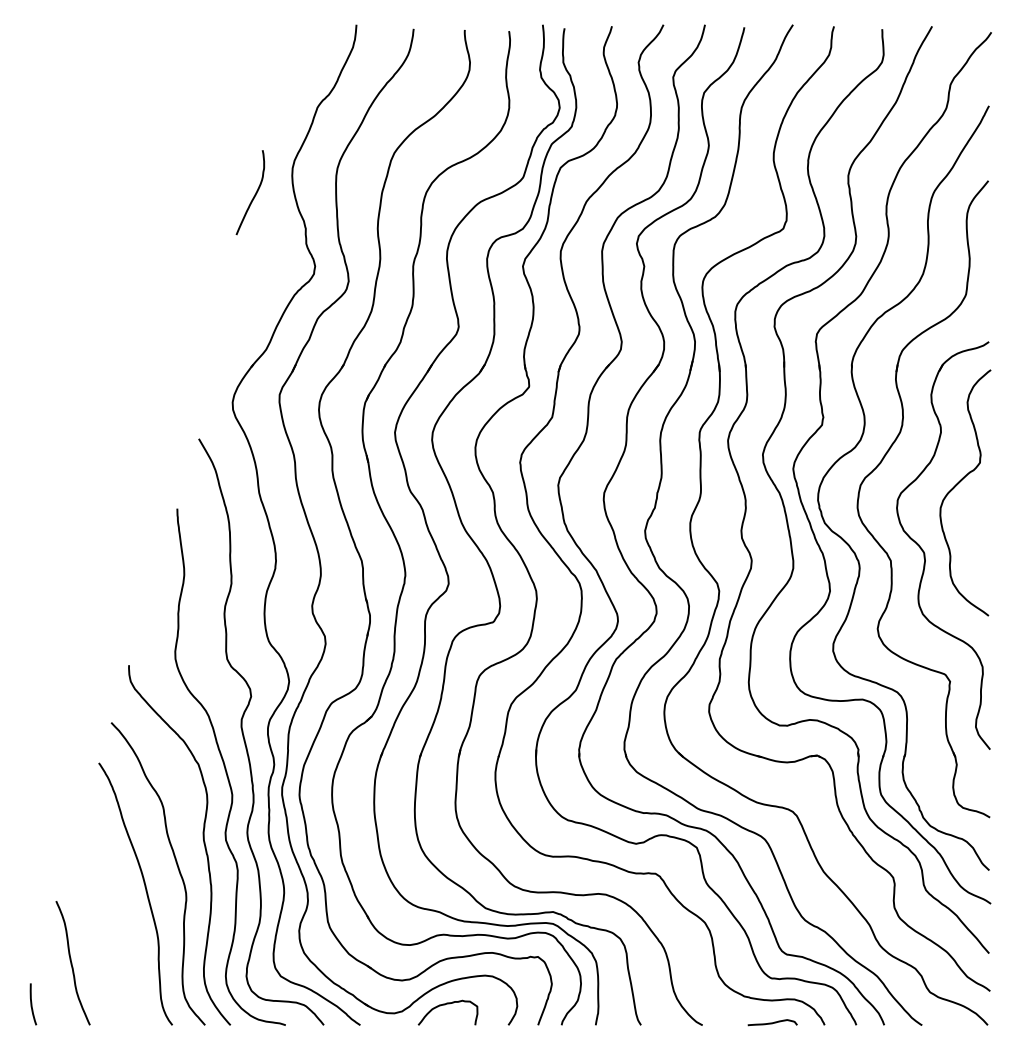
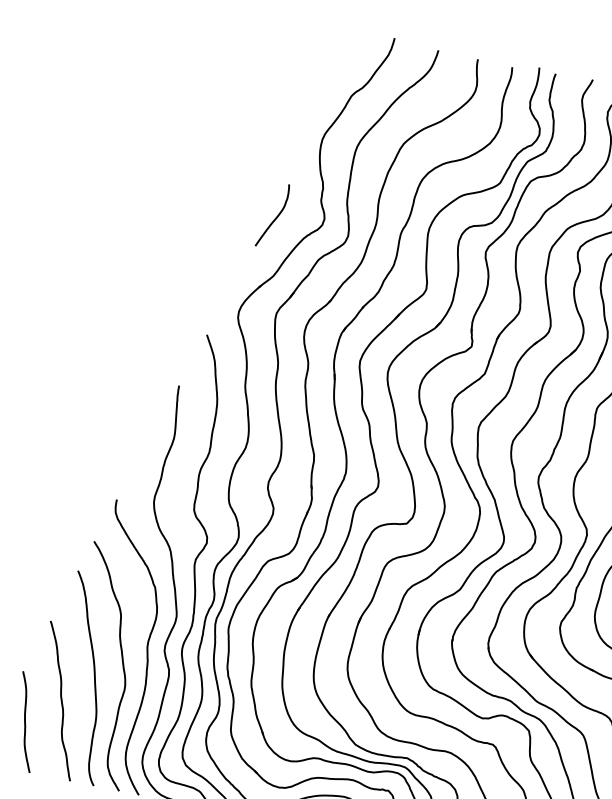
curve: (254, 194) -> (275, 217), moved
curve: (110, 928) -> (60, 701), added

